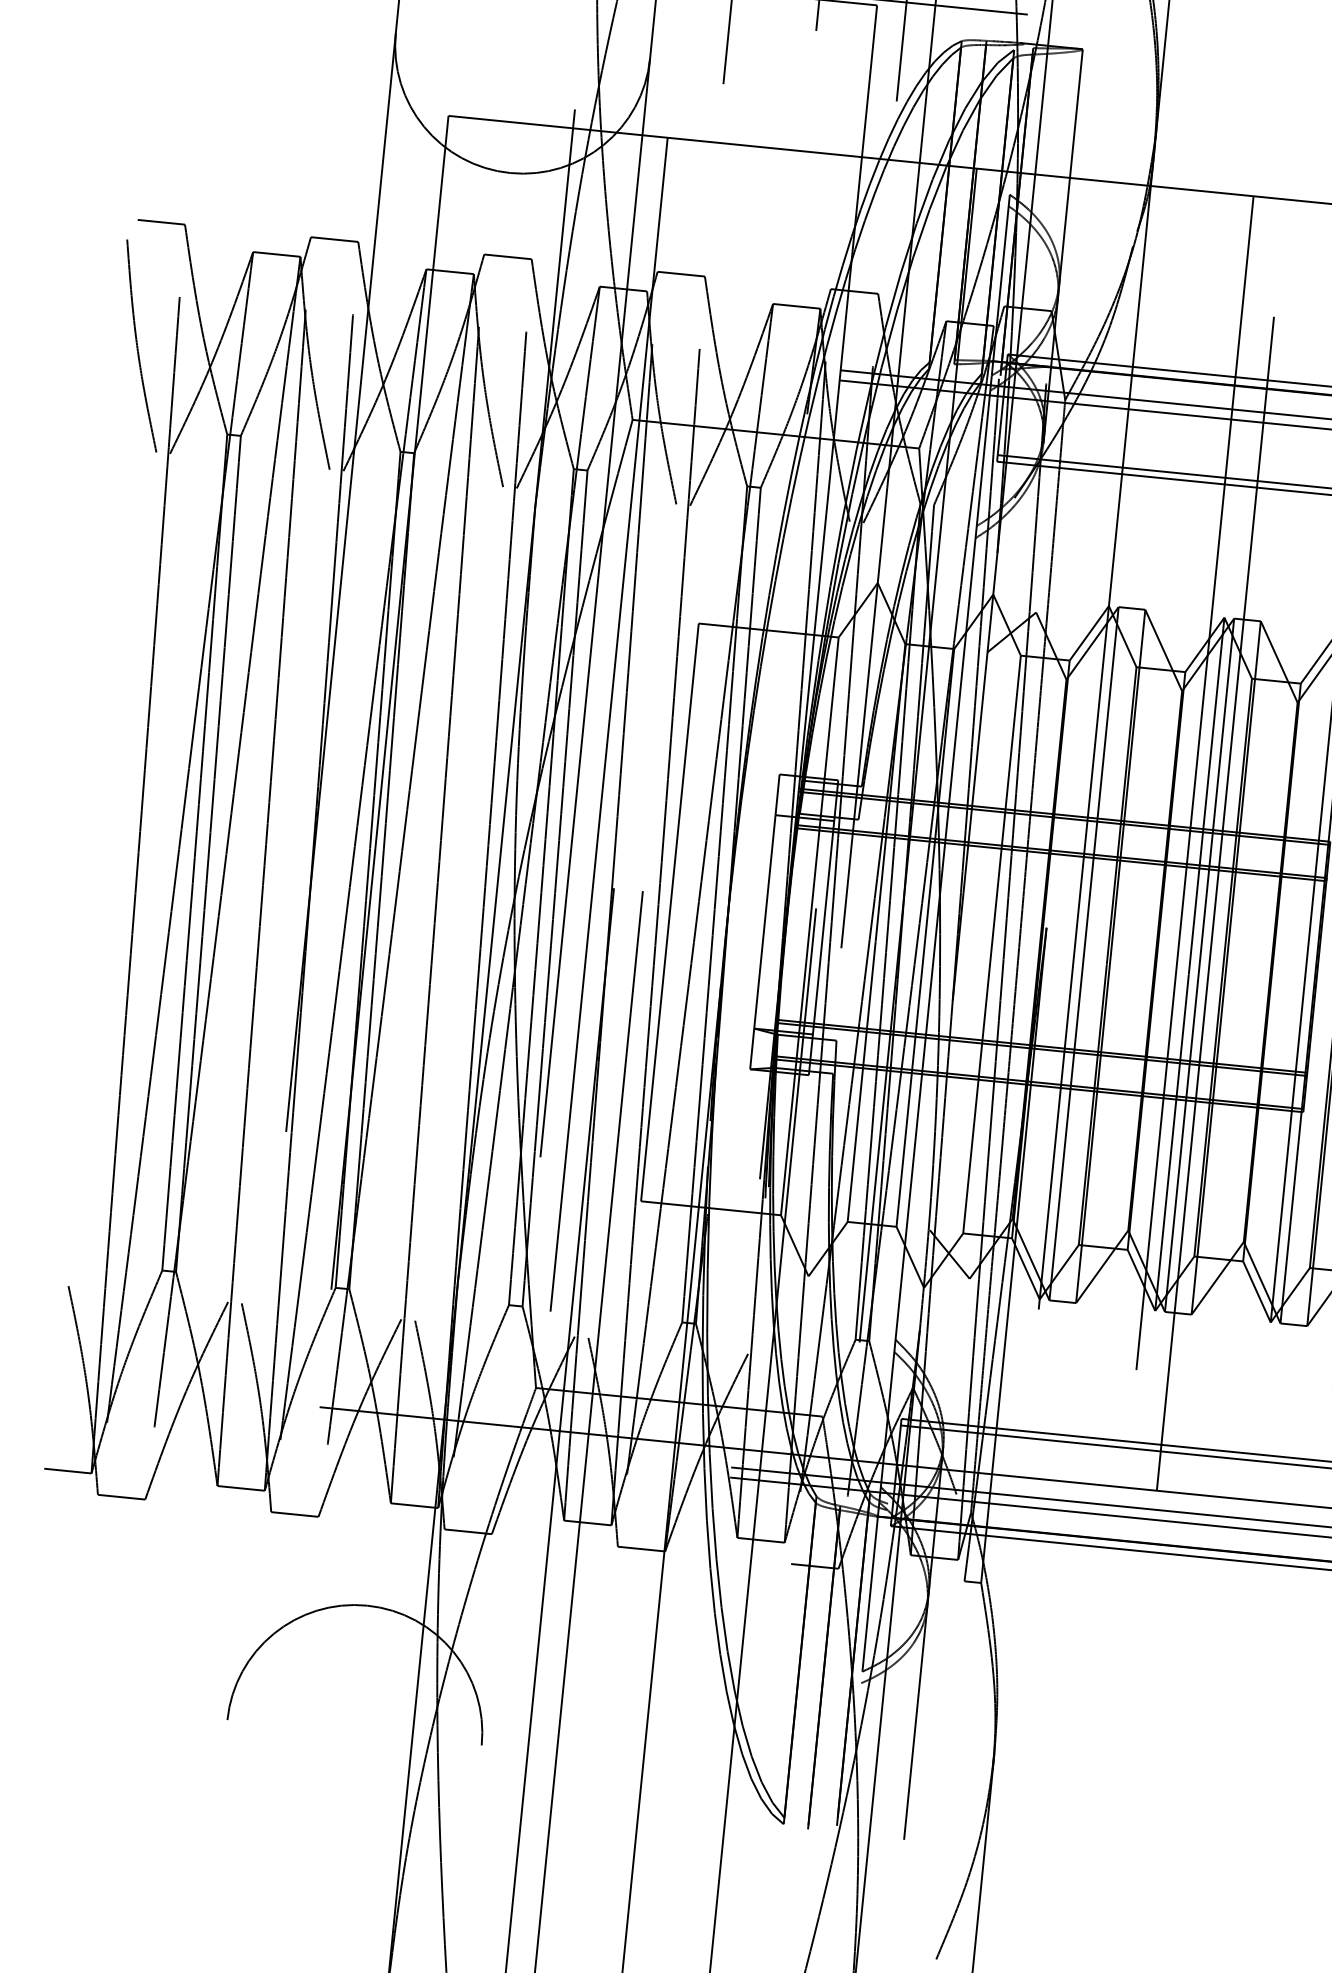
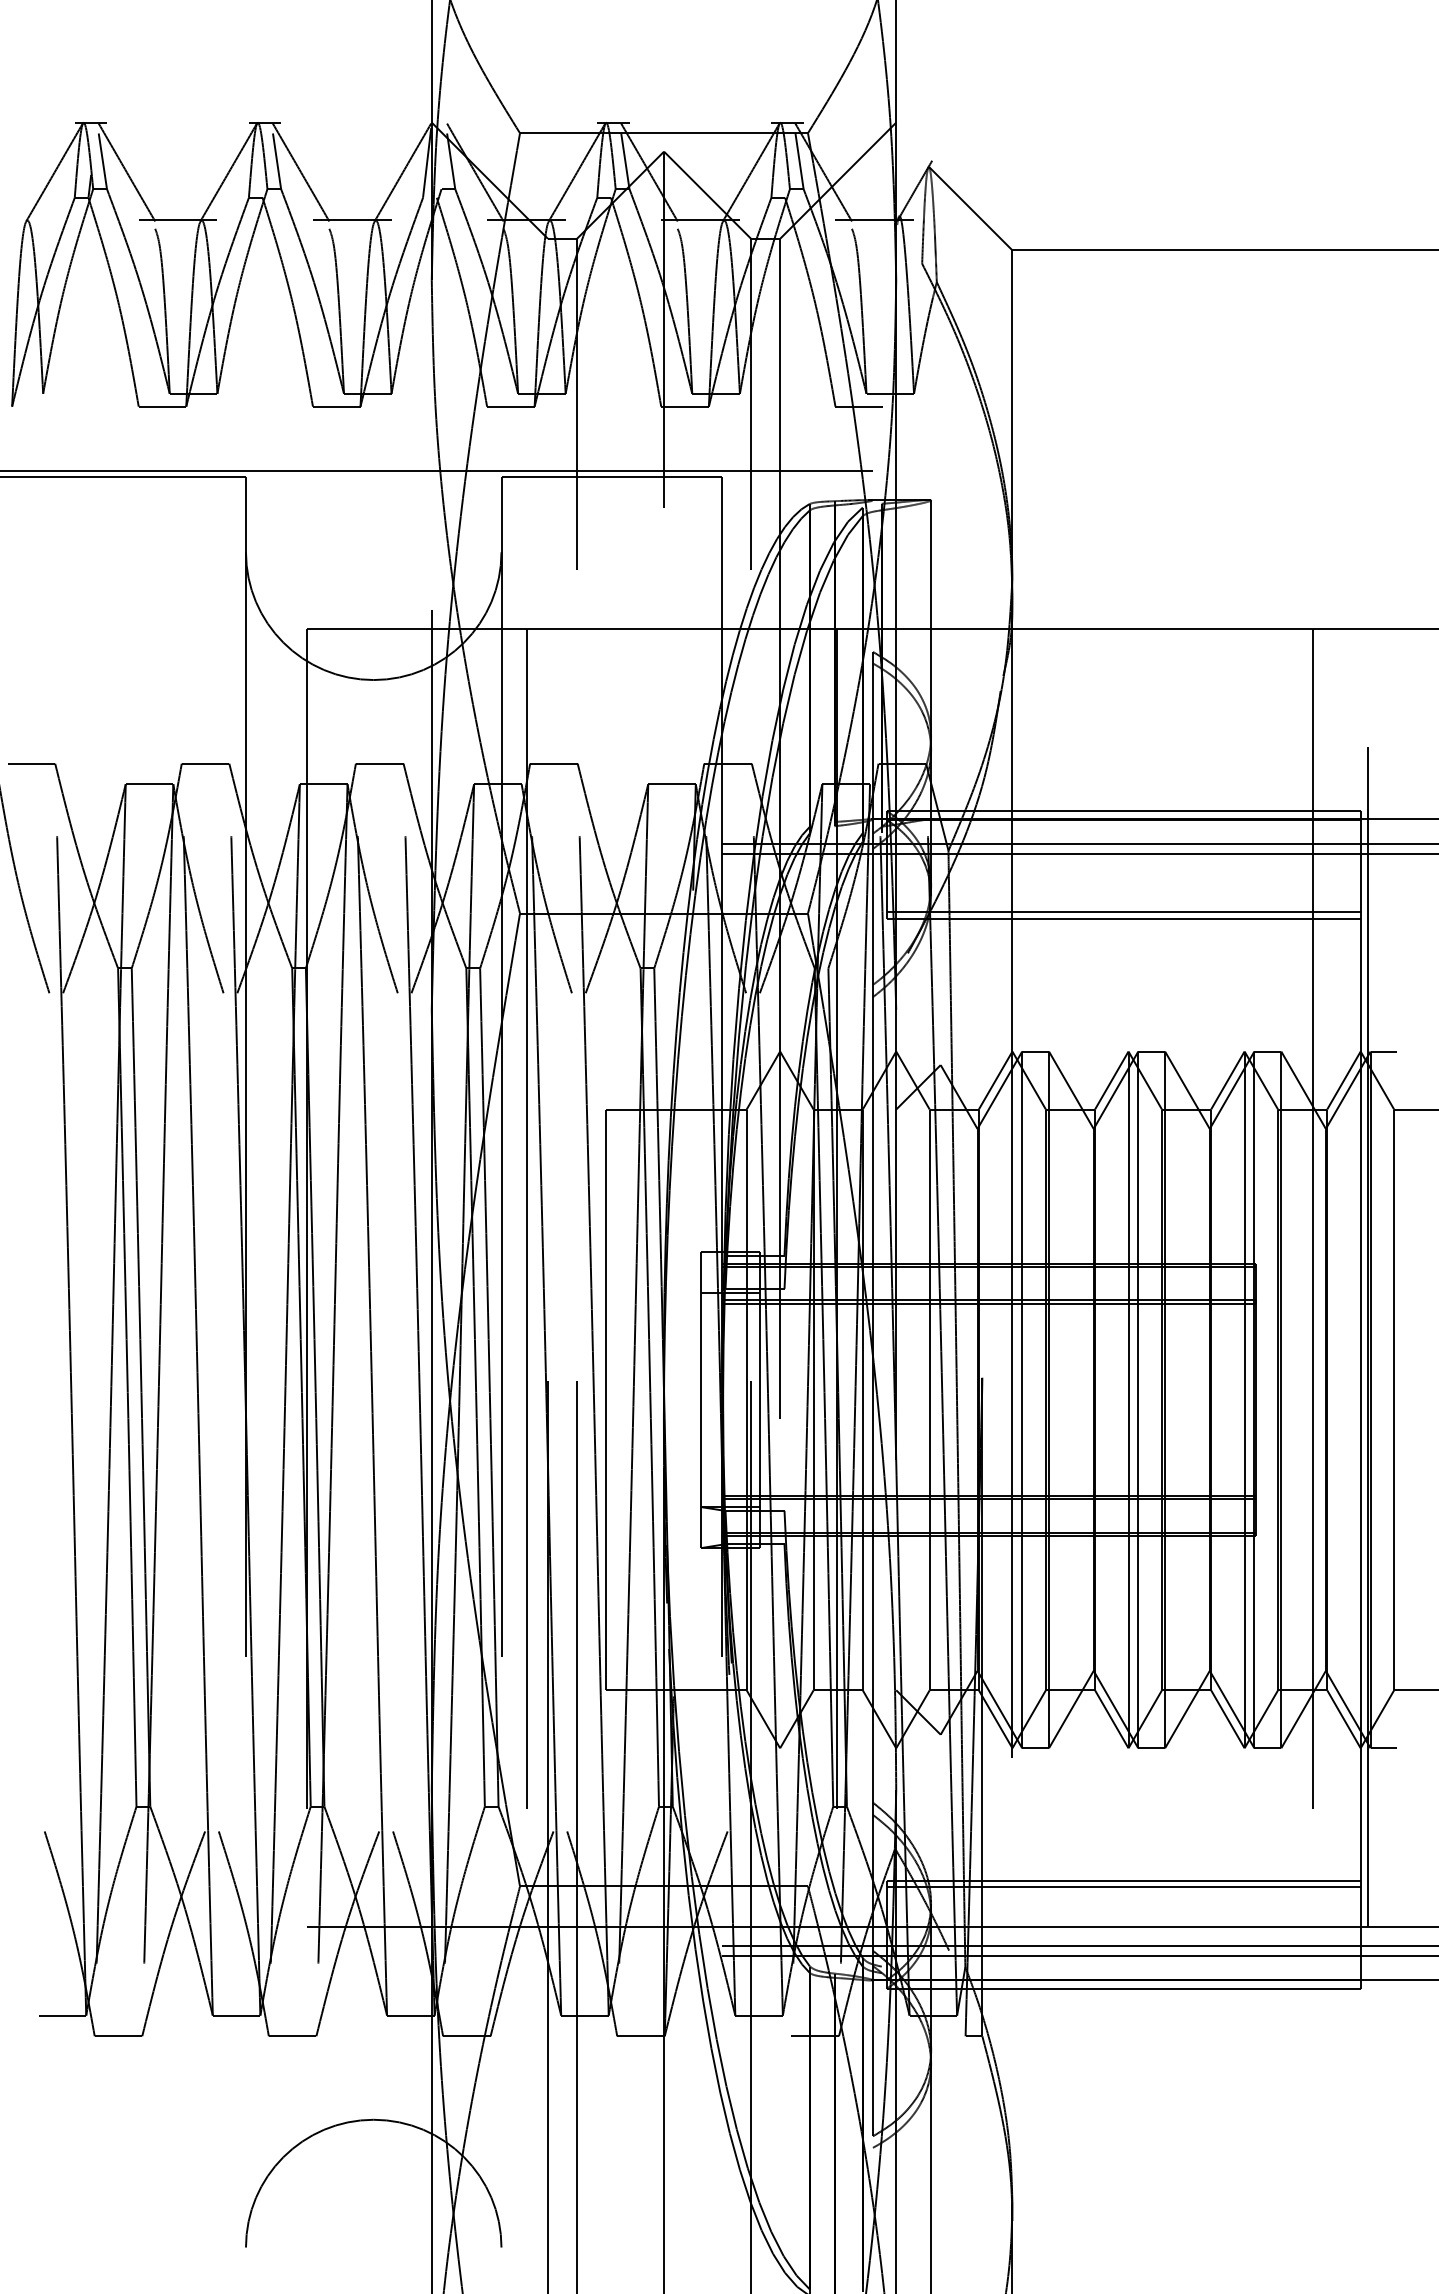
line: (1188, 842) -> (1115, 1278), removed
line: (1220, 845) -> (1147, 1278), removed

